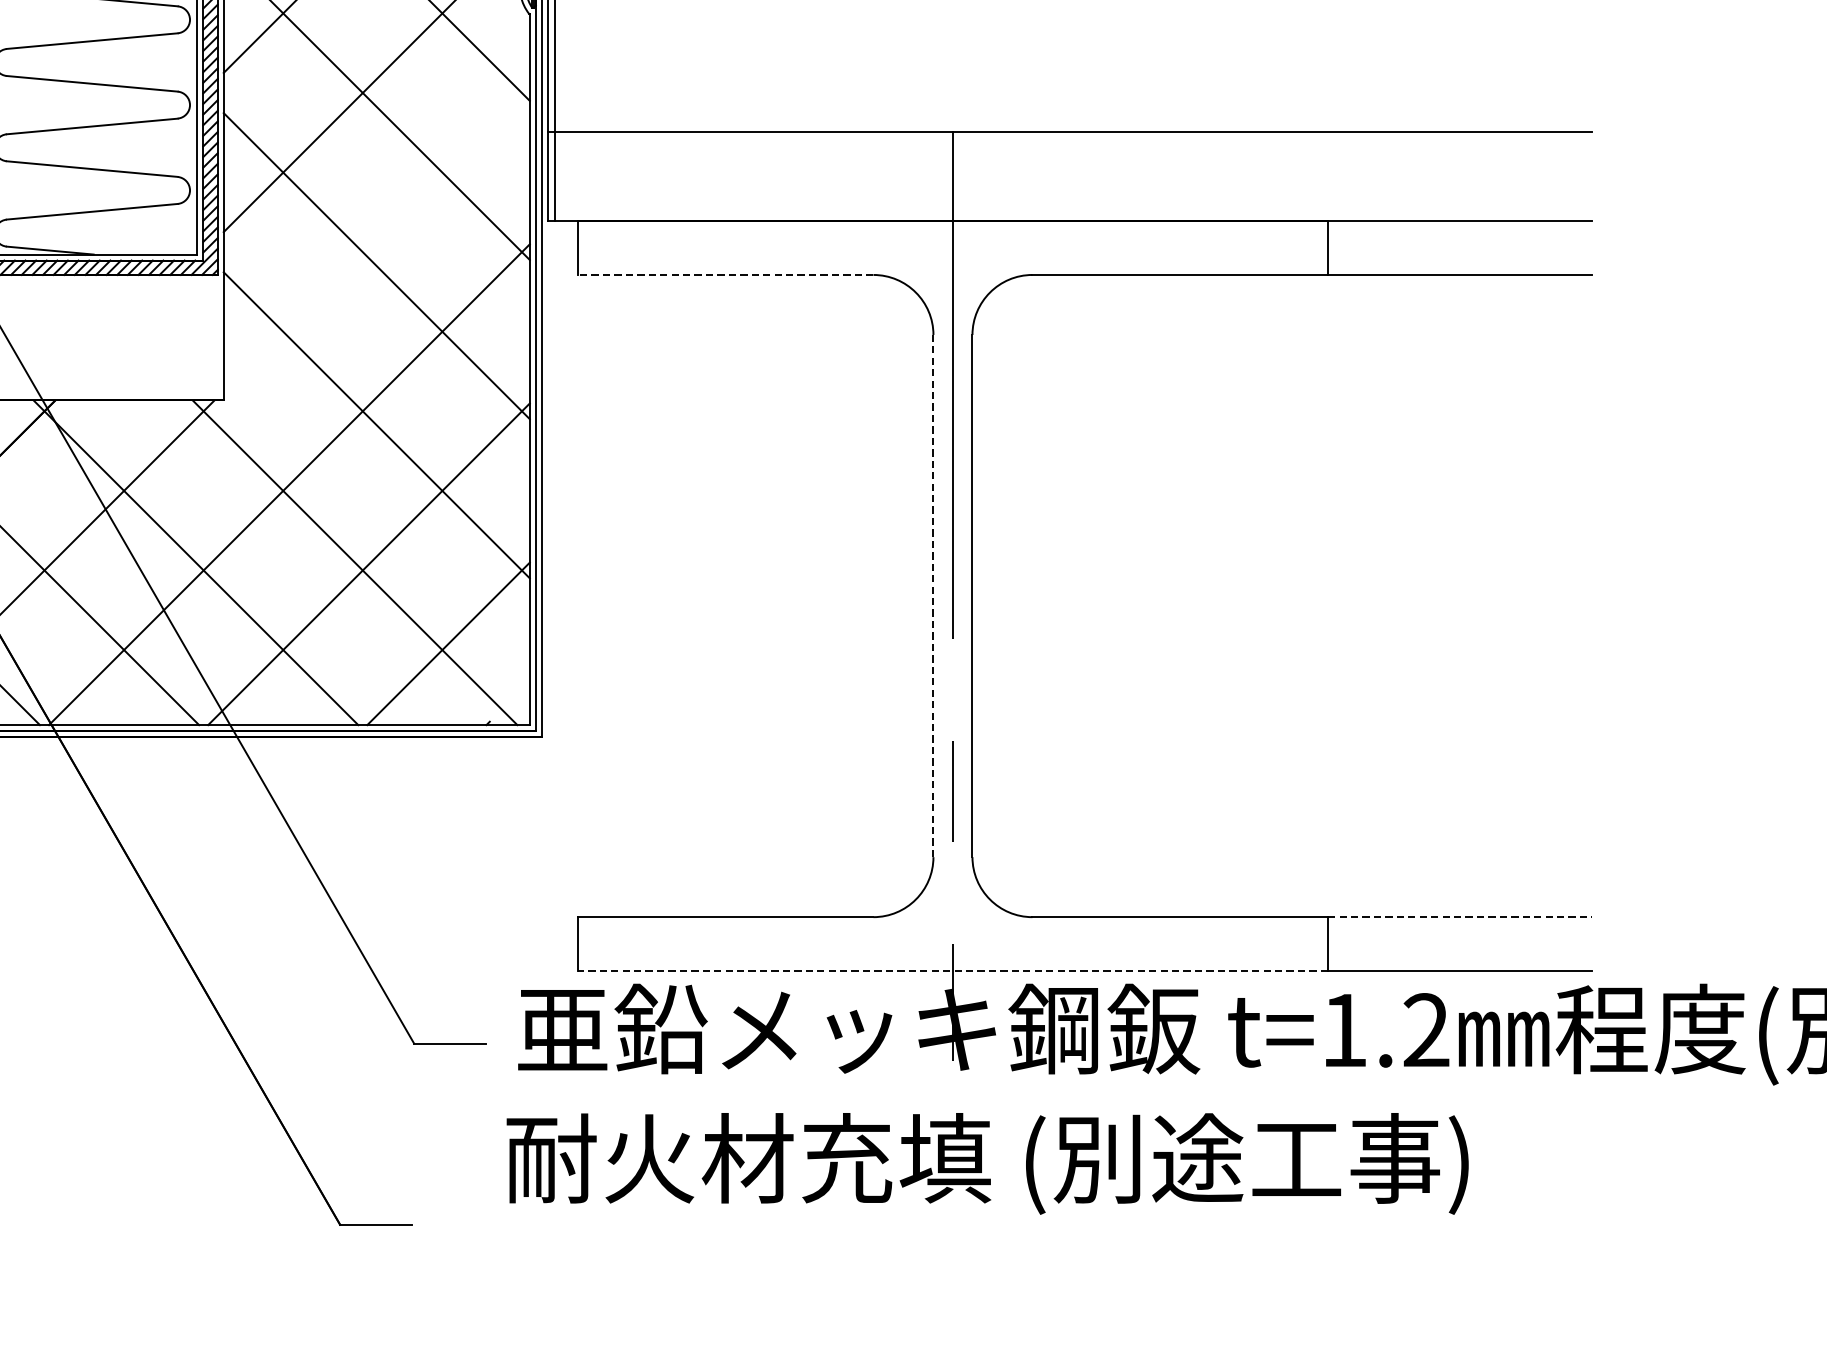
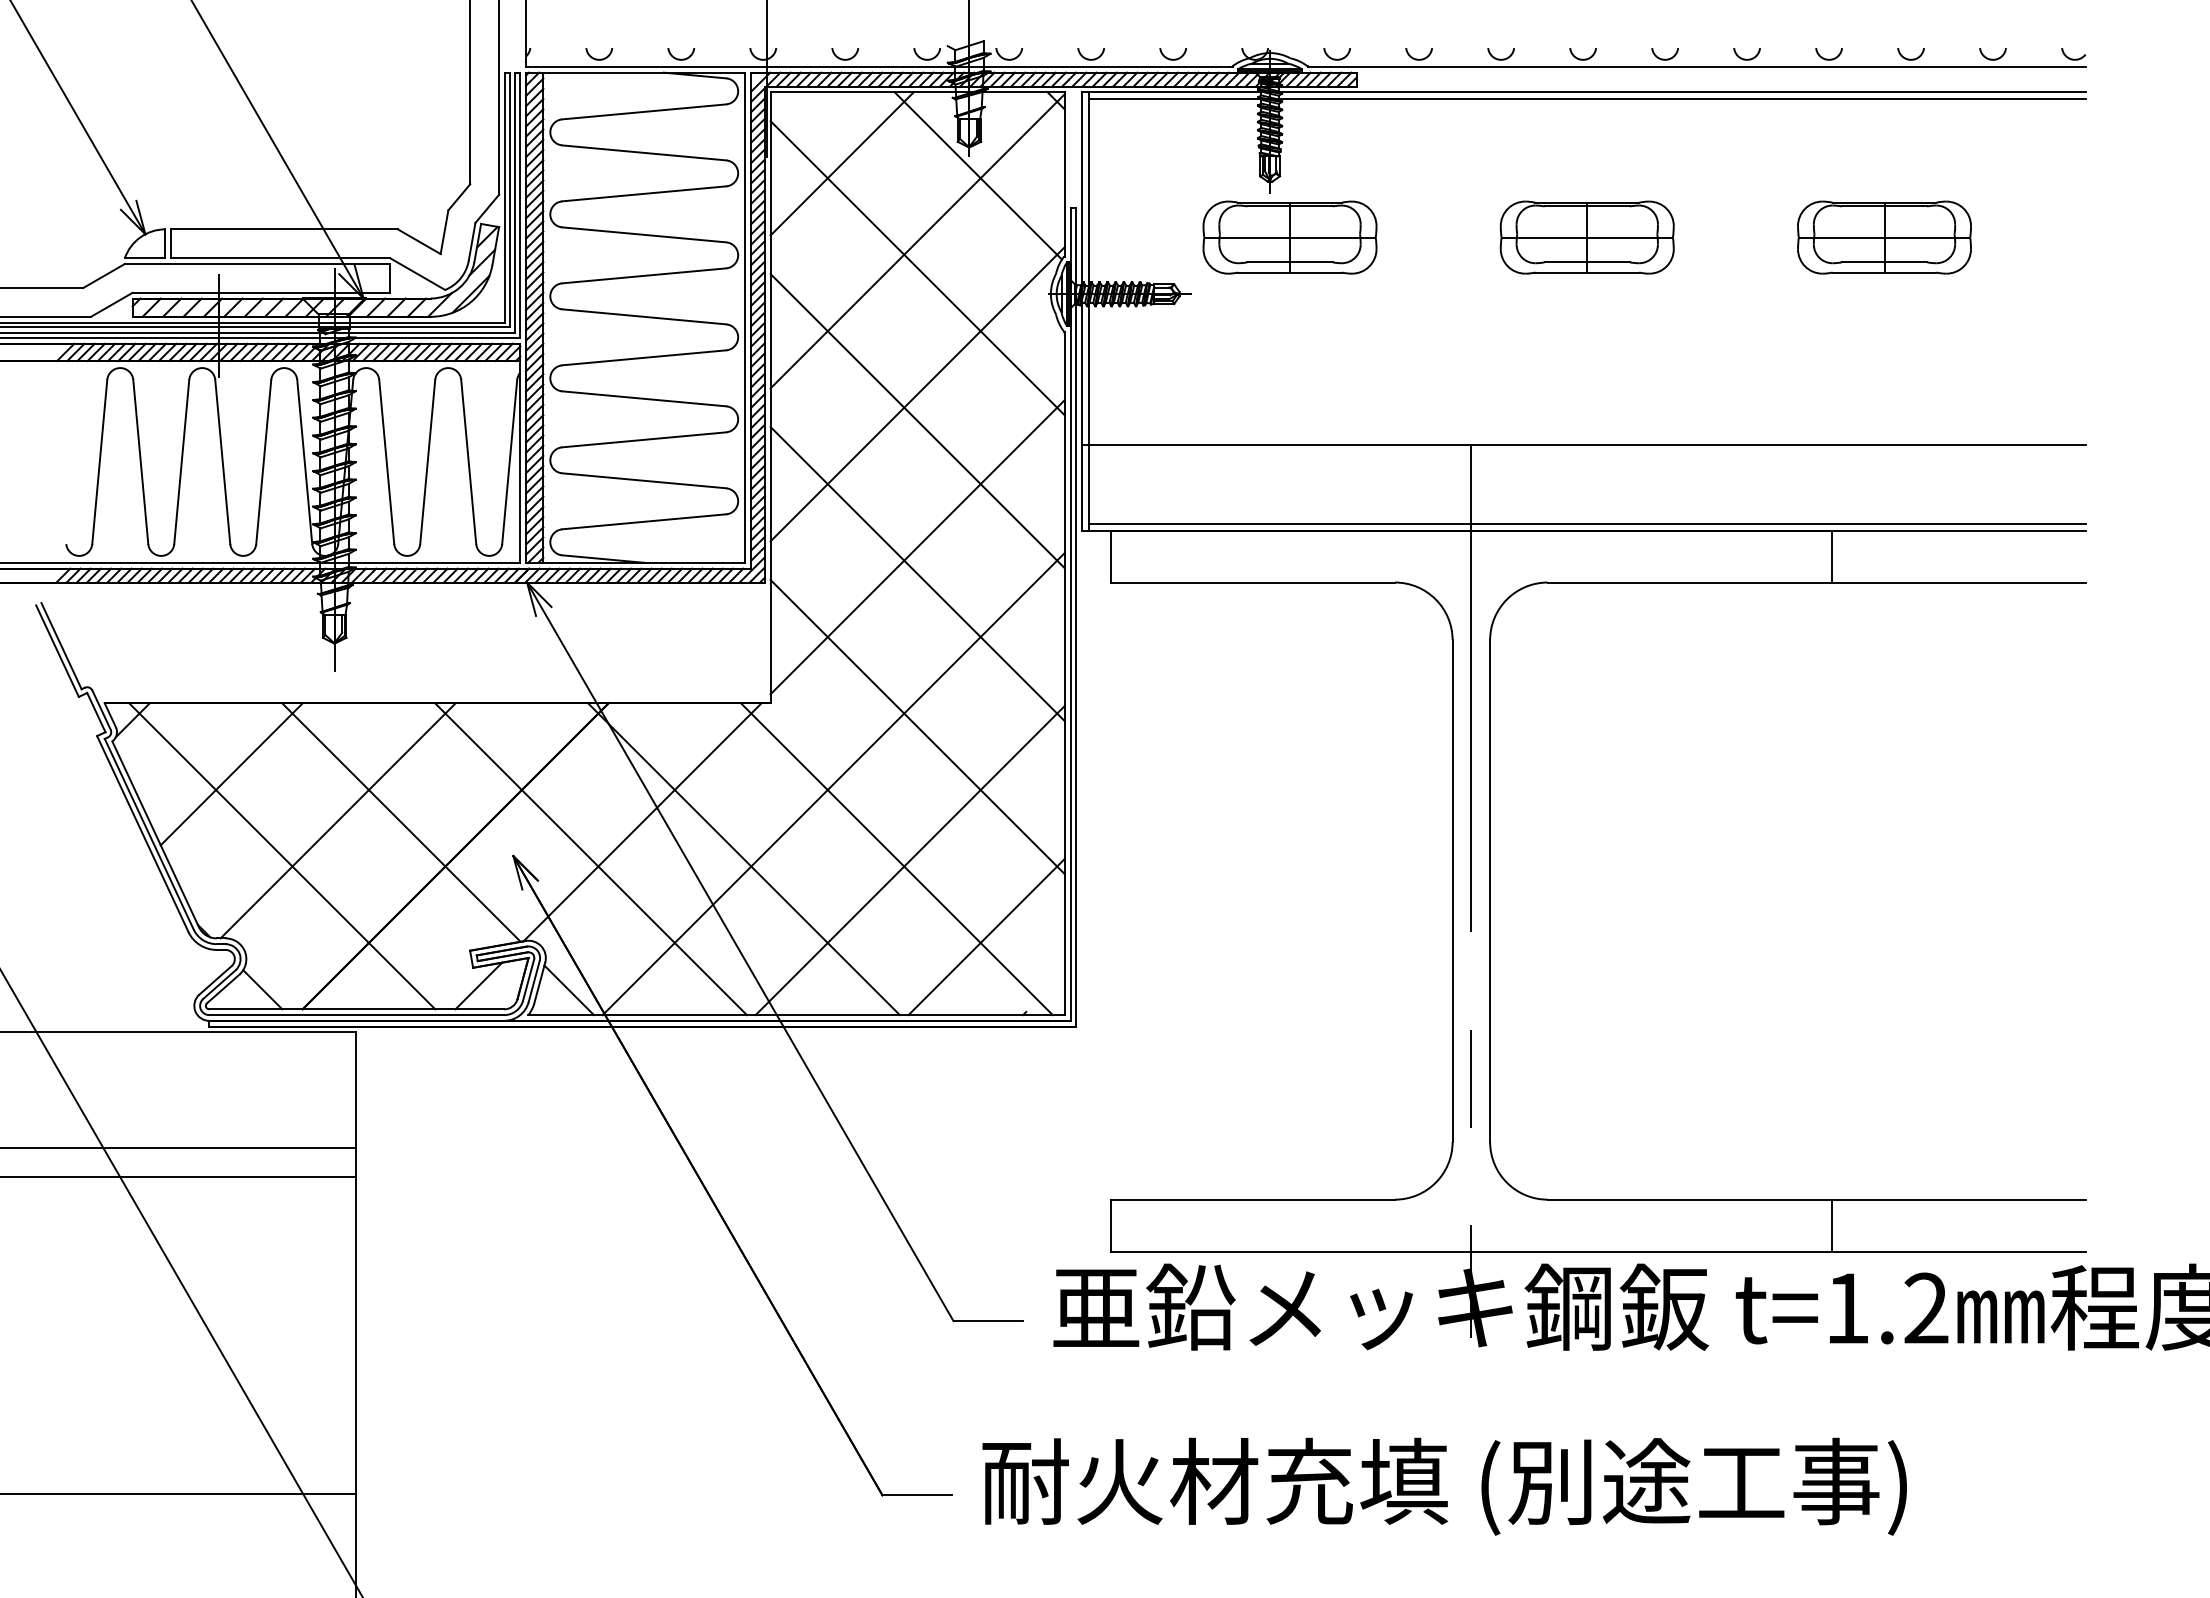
line: (1072, 213) -> (1586, 523), added
line: (376, 238) -> (917, 547), added
line: (725, 274) -> (1252, 582), dashed -> solid
line: (933, 596) -> (1452, 891), dashed -> solid
line: (1459, 916) -> (1958, 1199), dashed -> solid
line: (952, 971) -> (1470, 1251), dashed -> solid
text: (987, 1163) -> (1444, 1486), moved

